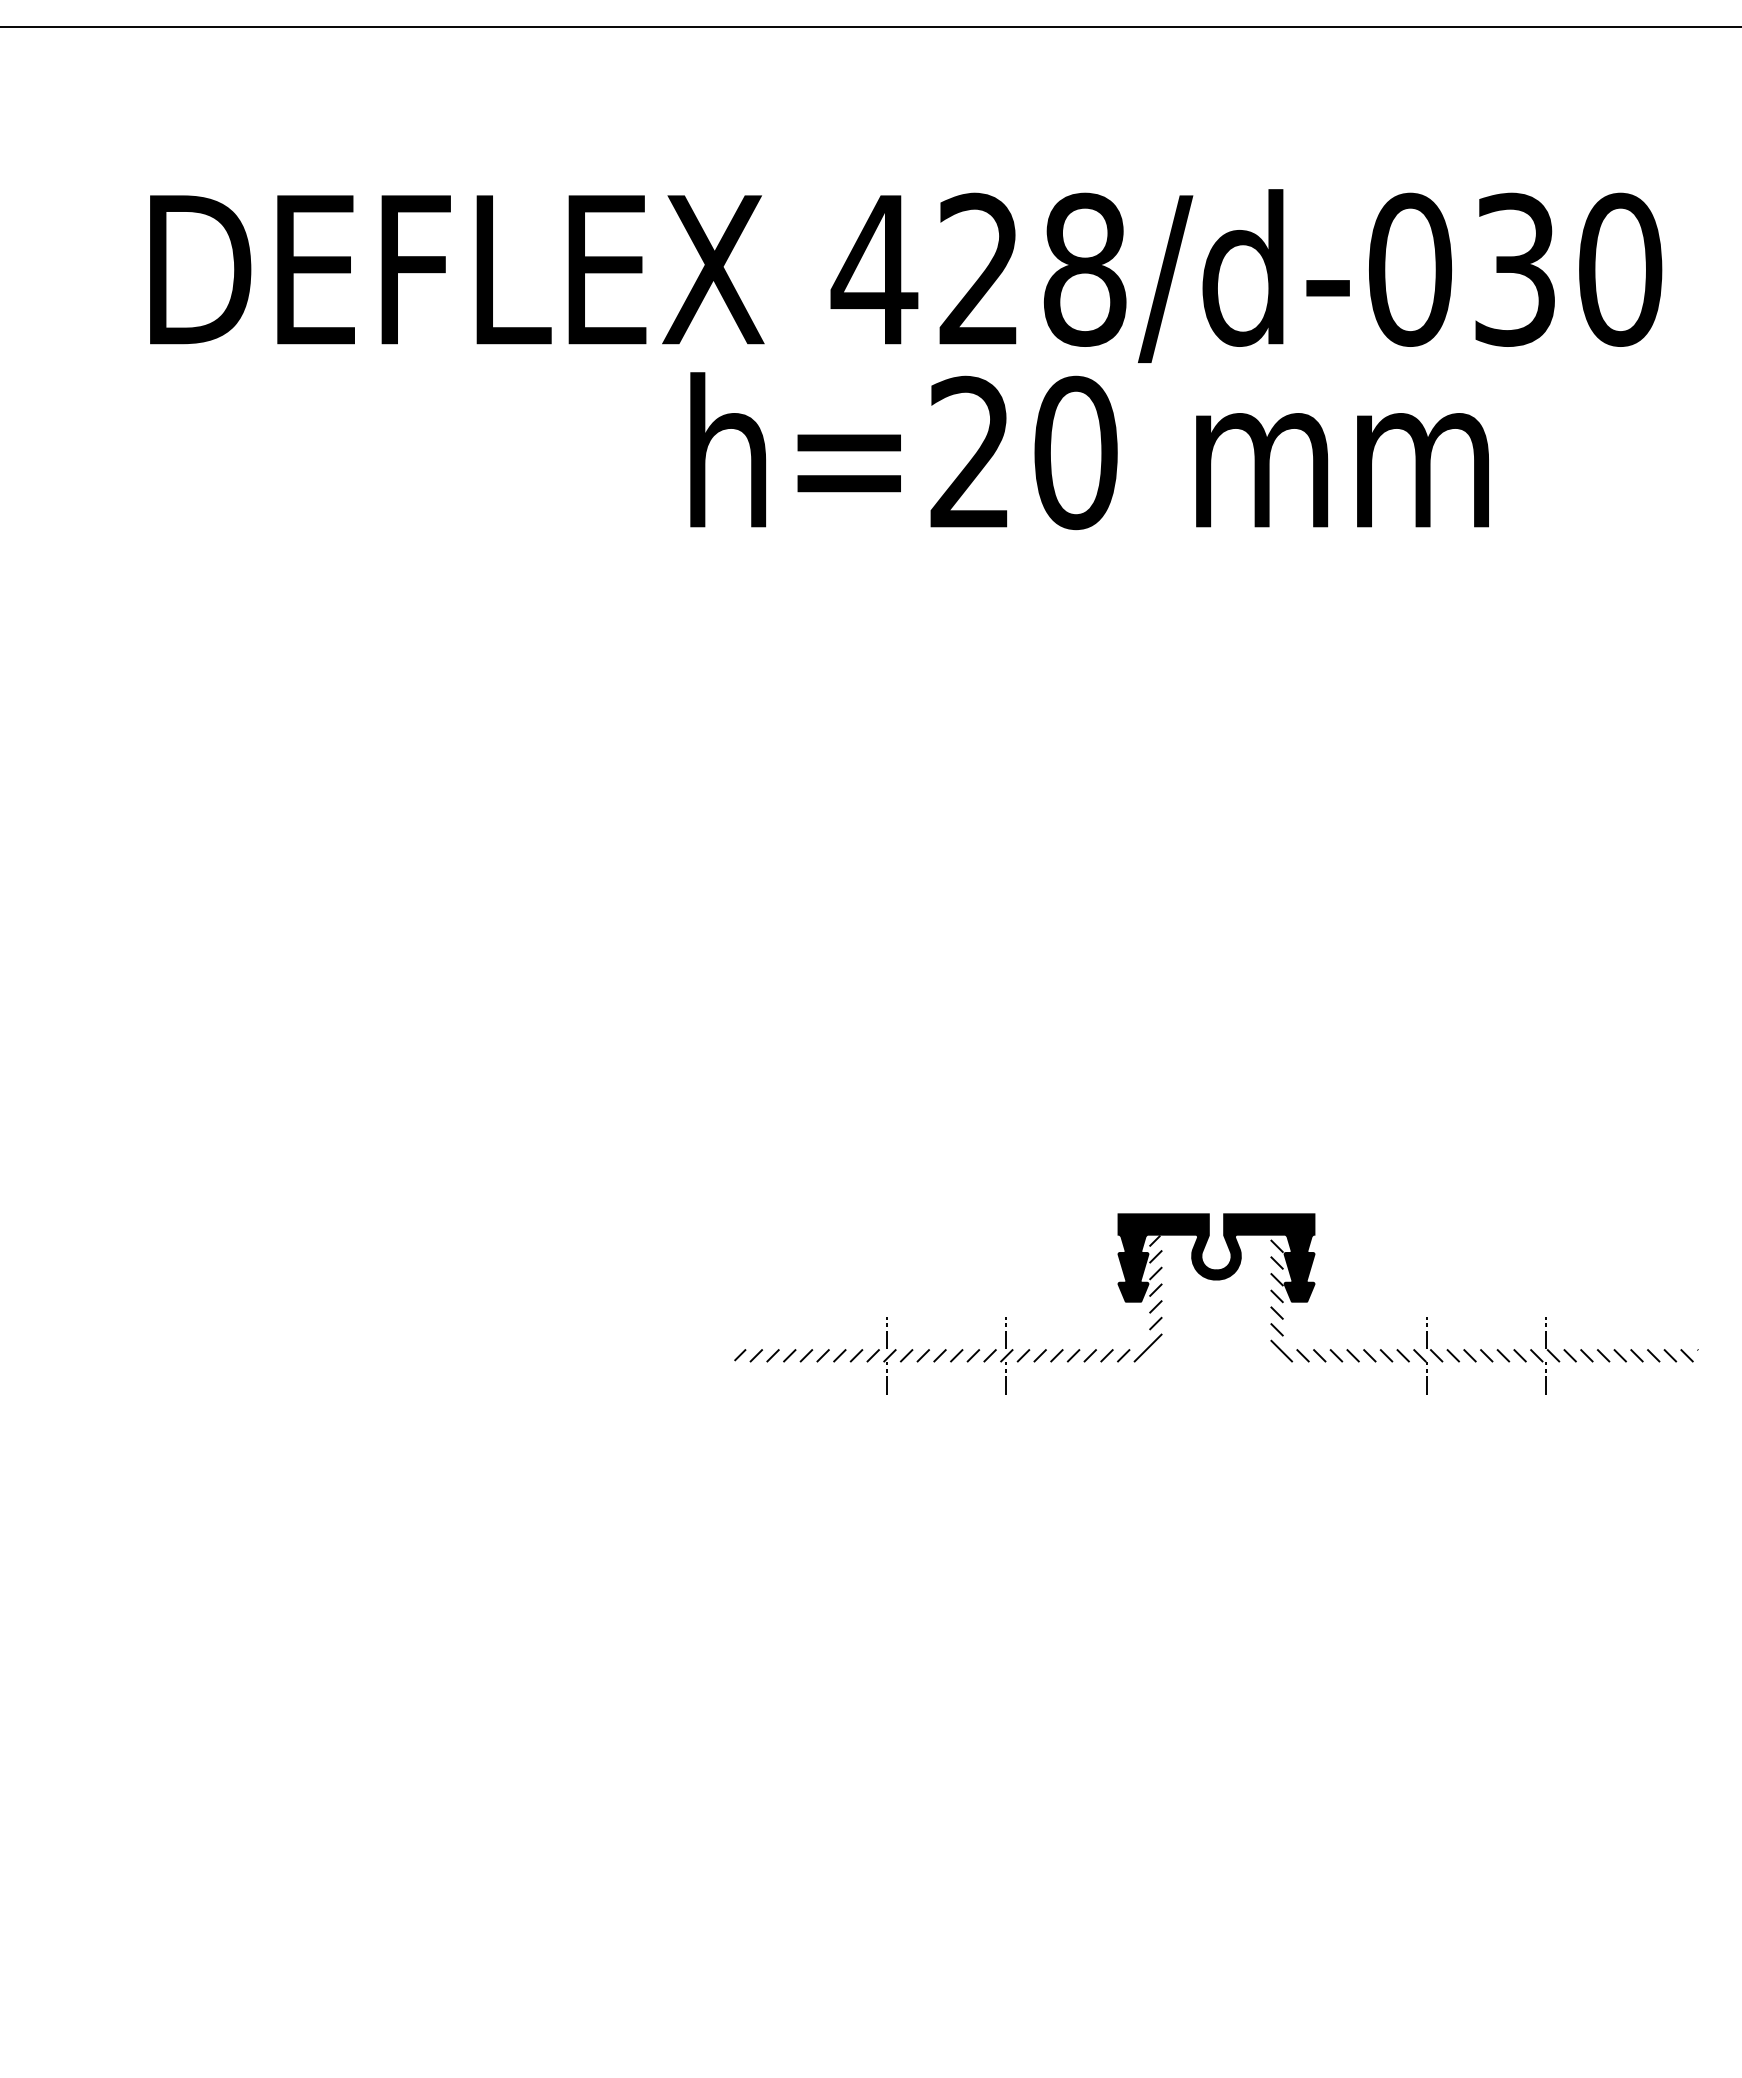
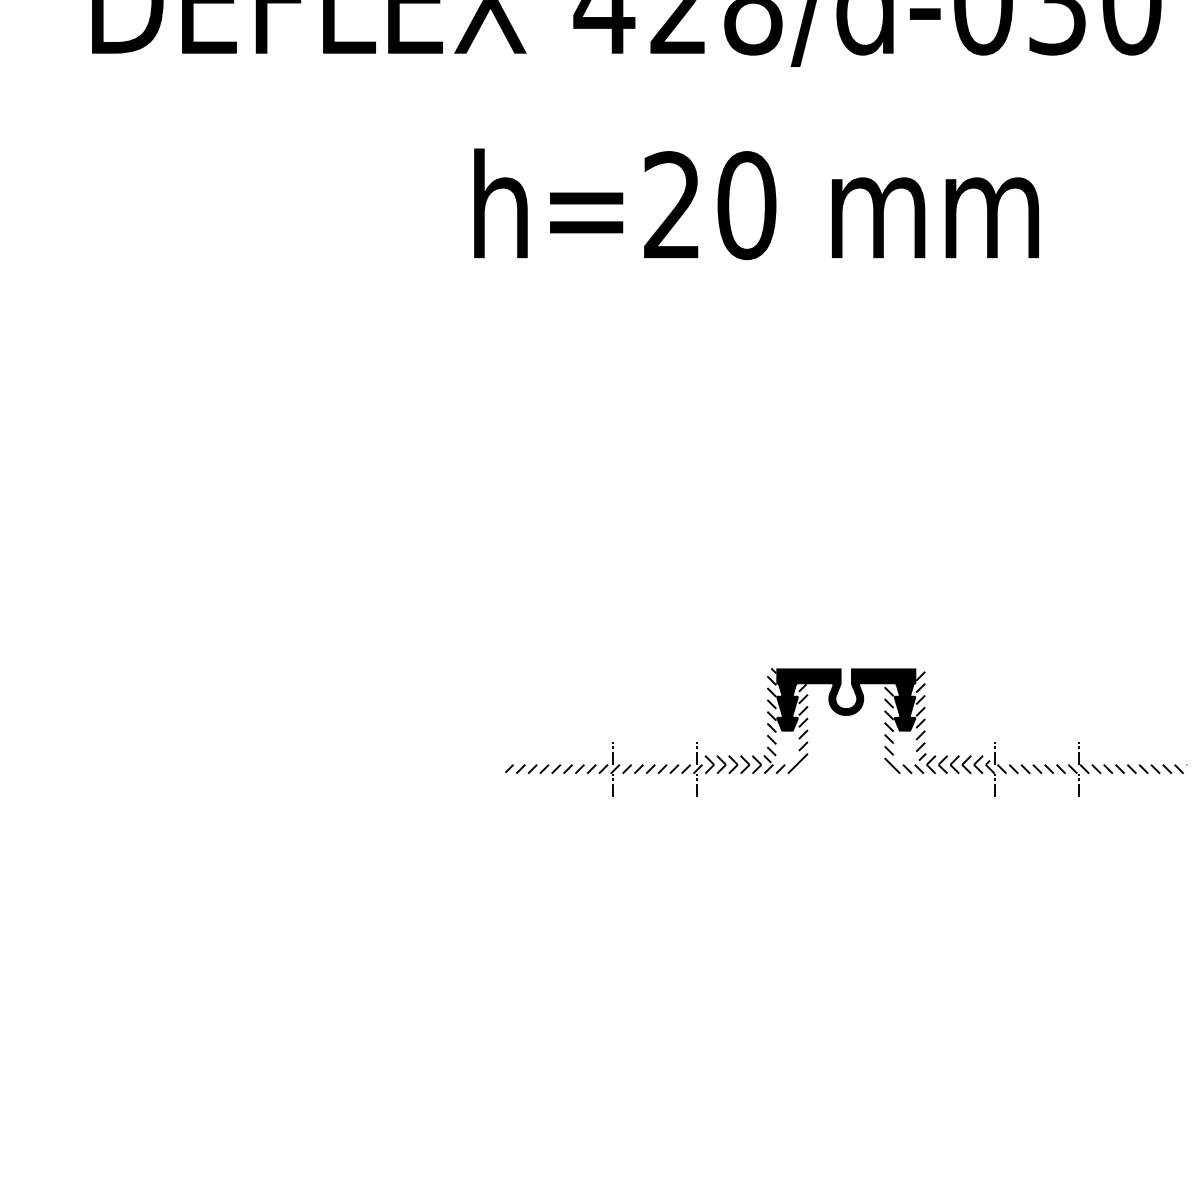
text: (1089, 451) -> (756, 204), moved
hatch: (1066, 1281) -> (740, 716), added
hatch: (1367, 1283) -> (953, 718), added

